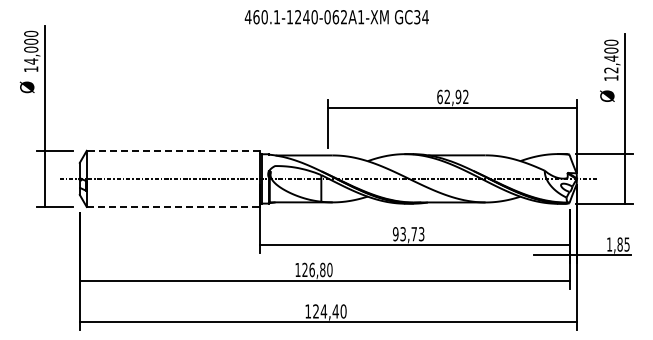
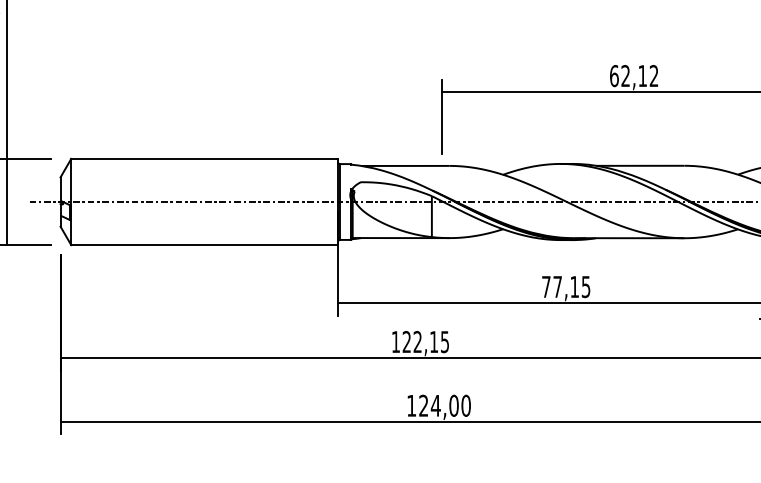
text: (458, 96) -> (642, 75), 62,92 -> 62,12
line: (173, 150) -> (204, 158), dashed -> solid
line: (173, 206) -> (204, 244), dashed -> solid
text: (408, 234) -> (565, 287), 93,73 -> 77,15
text: (320, 269) -> (430, 341), 126,80 -> 122,15
text: (335, 311) -> (453, 405), 124,40 -> 124,00

